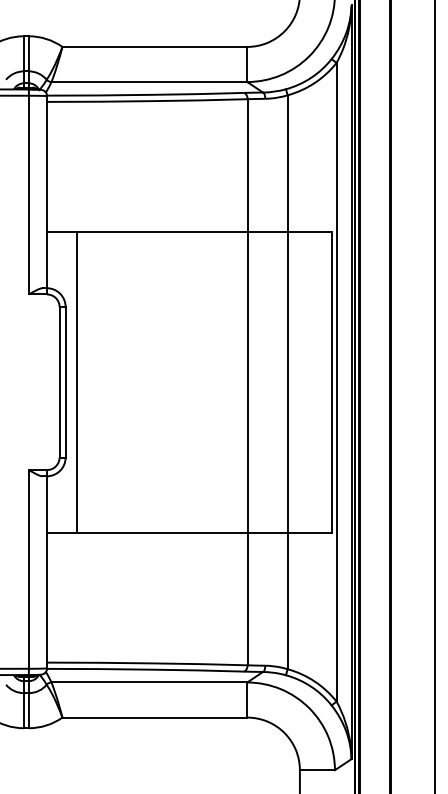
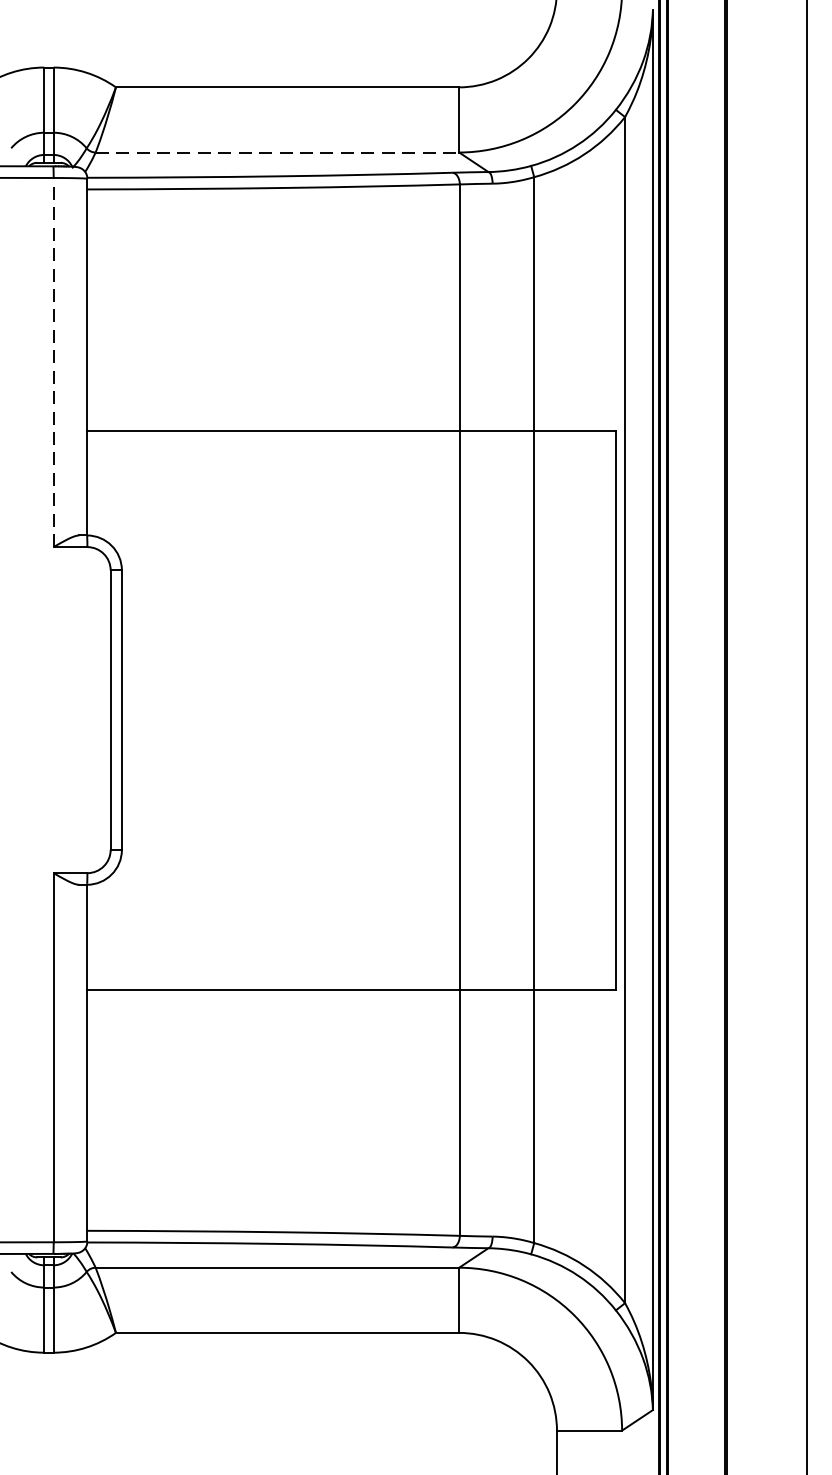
line: (149, 82) -> (277, 153), solid -> dashed
line: (28, 194) -> (52, 361), solid -> dashed
line: (77, 381) -> (143, 708), removed

